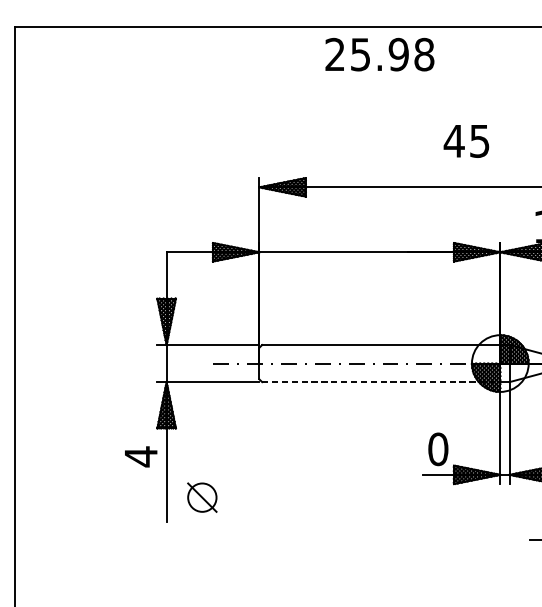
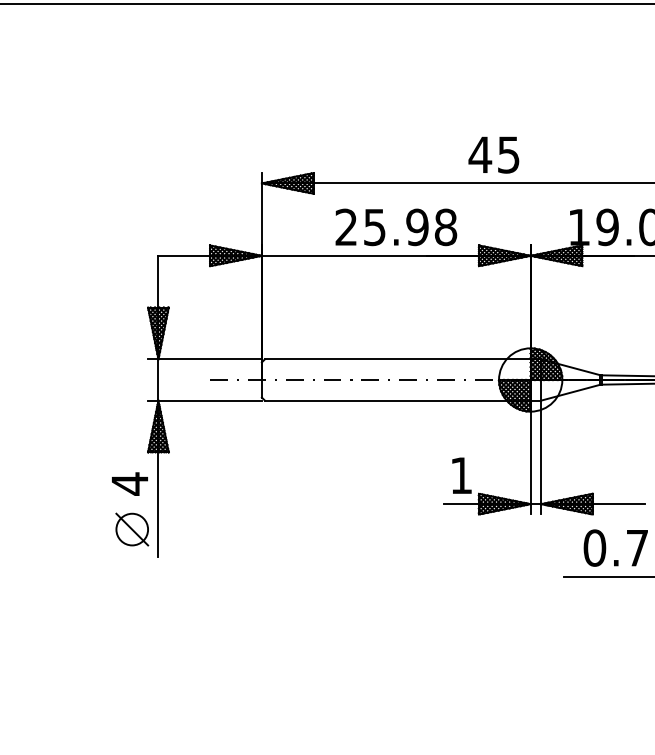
text: (380, 54) -> (396, 227), moved
text: (466, 140) -> (493, 154), moved
line: (380, 381) -> (397, 400), dashed -> solid
text: (438, 449) -> (461, 475), 0 -> 1
part: (202, 497) -> (132, 529), moved

